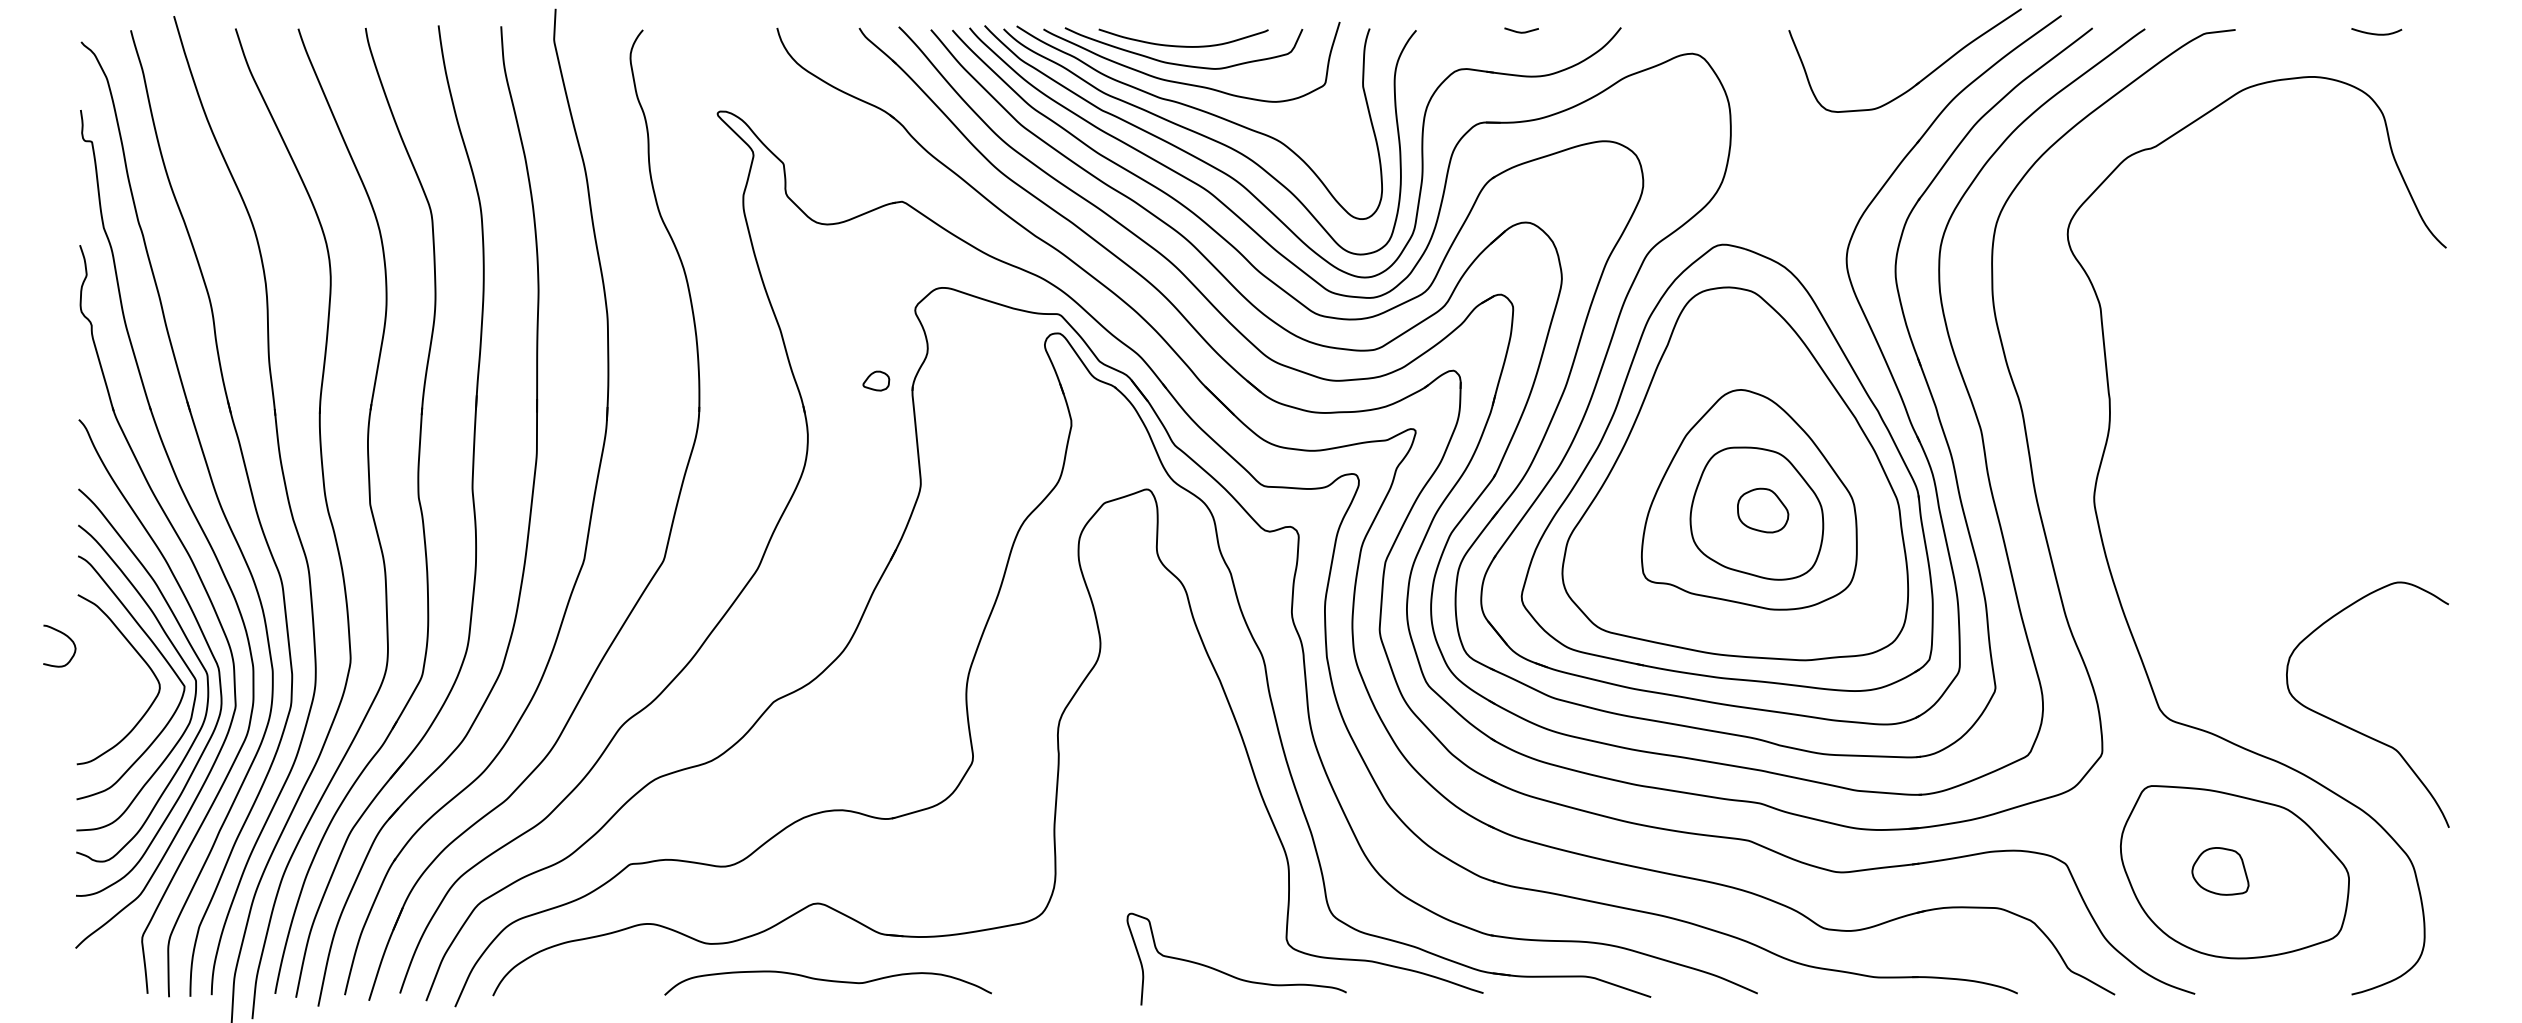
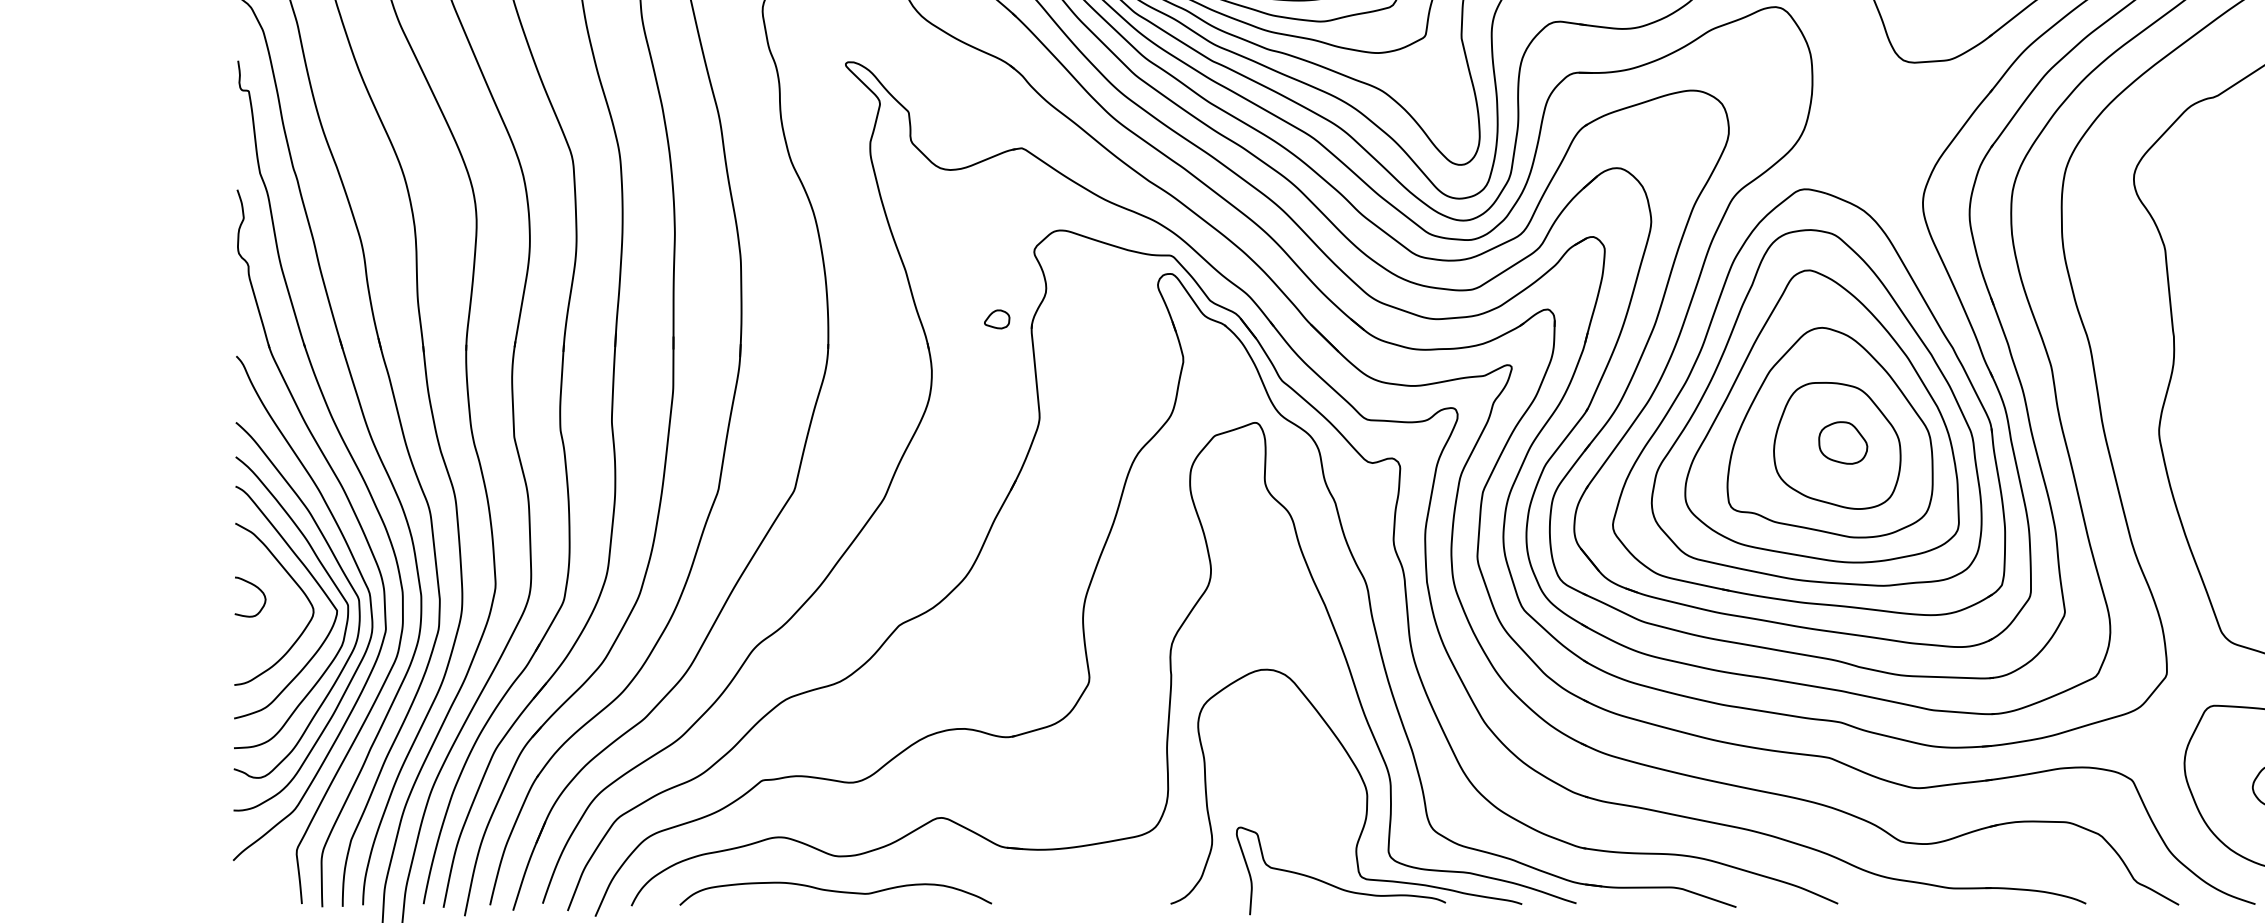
part: (1740, 482) -> (1821, 416), added
curve: (65, 636) -> (255, 587), moved
curve: (1257, 862) -> (1360, 778), added
curve: (827, 981) -> (835, 892), moved

